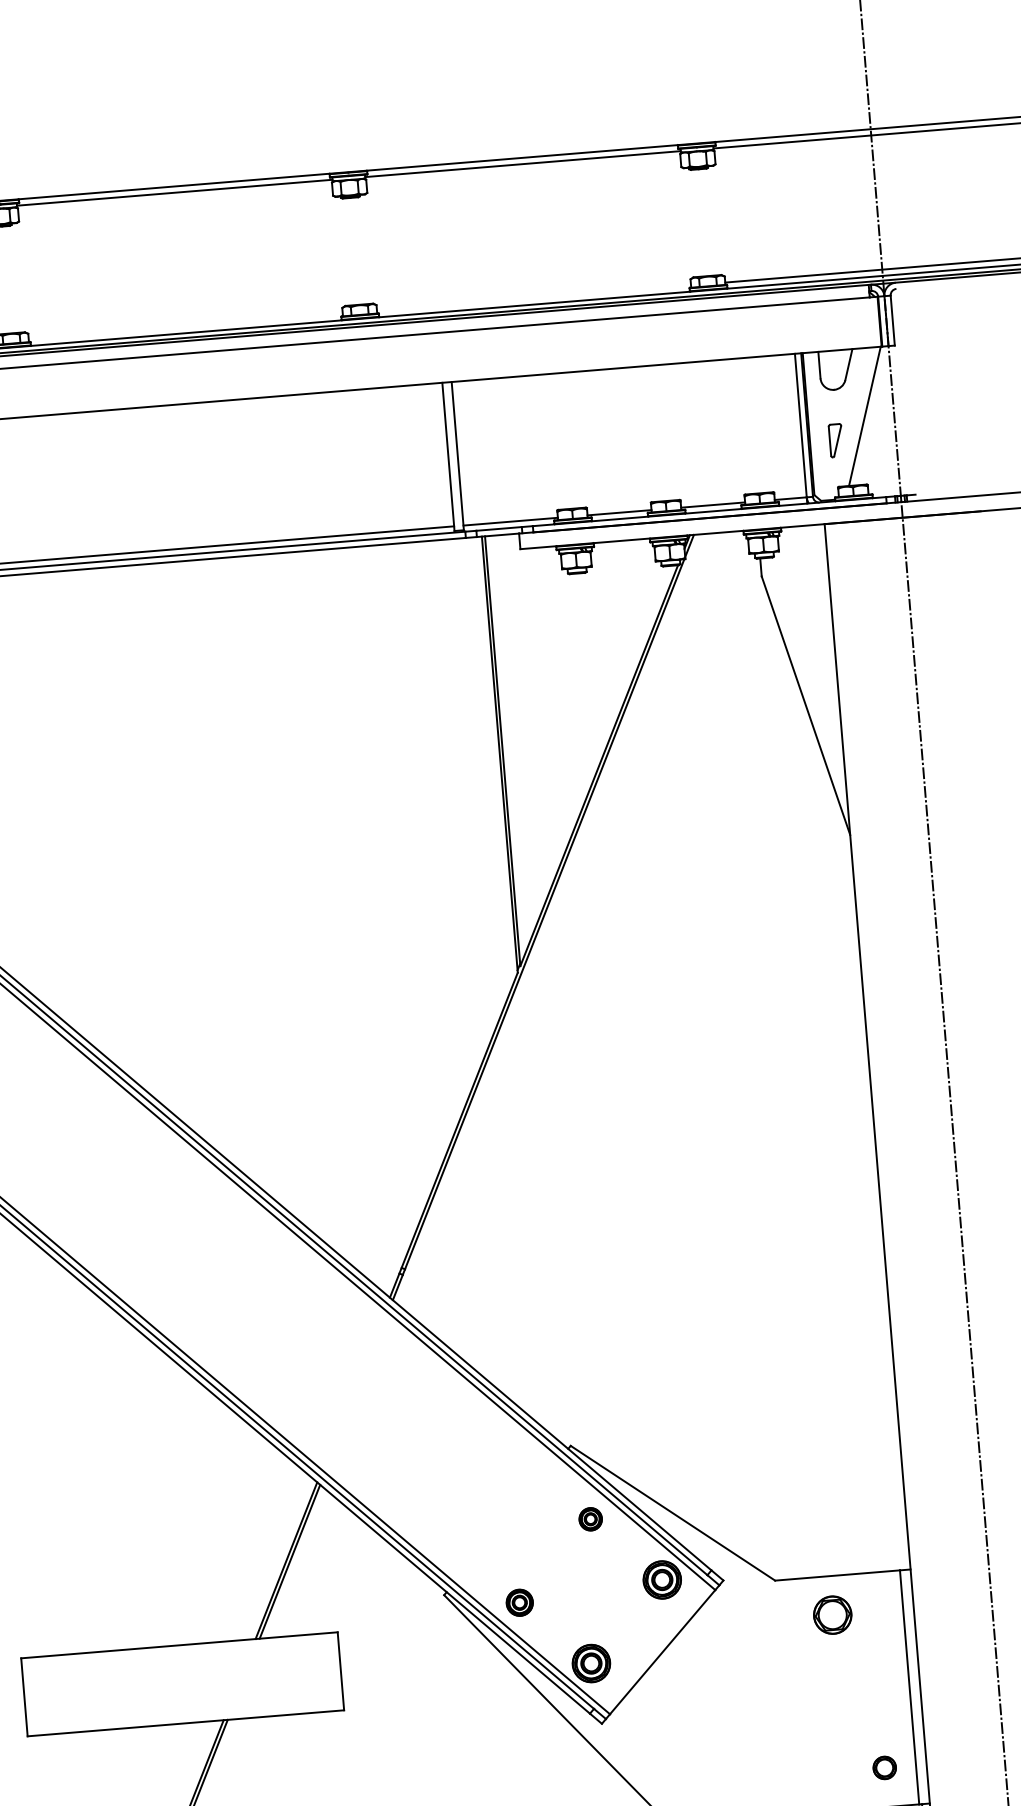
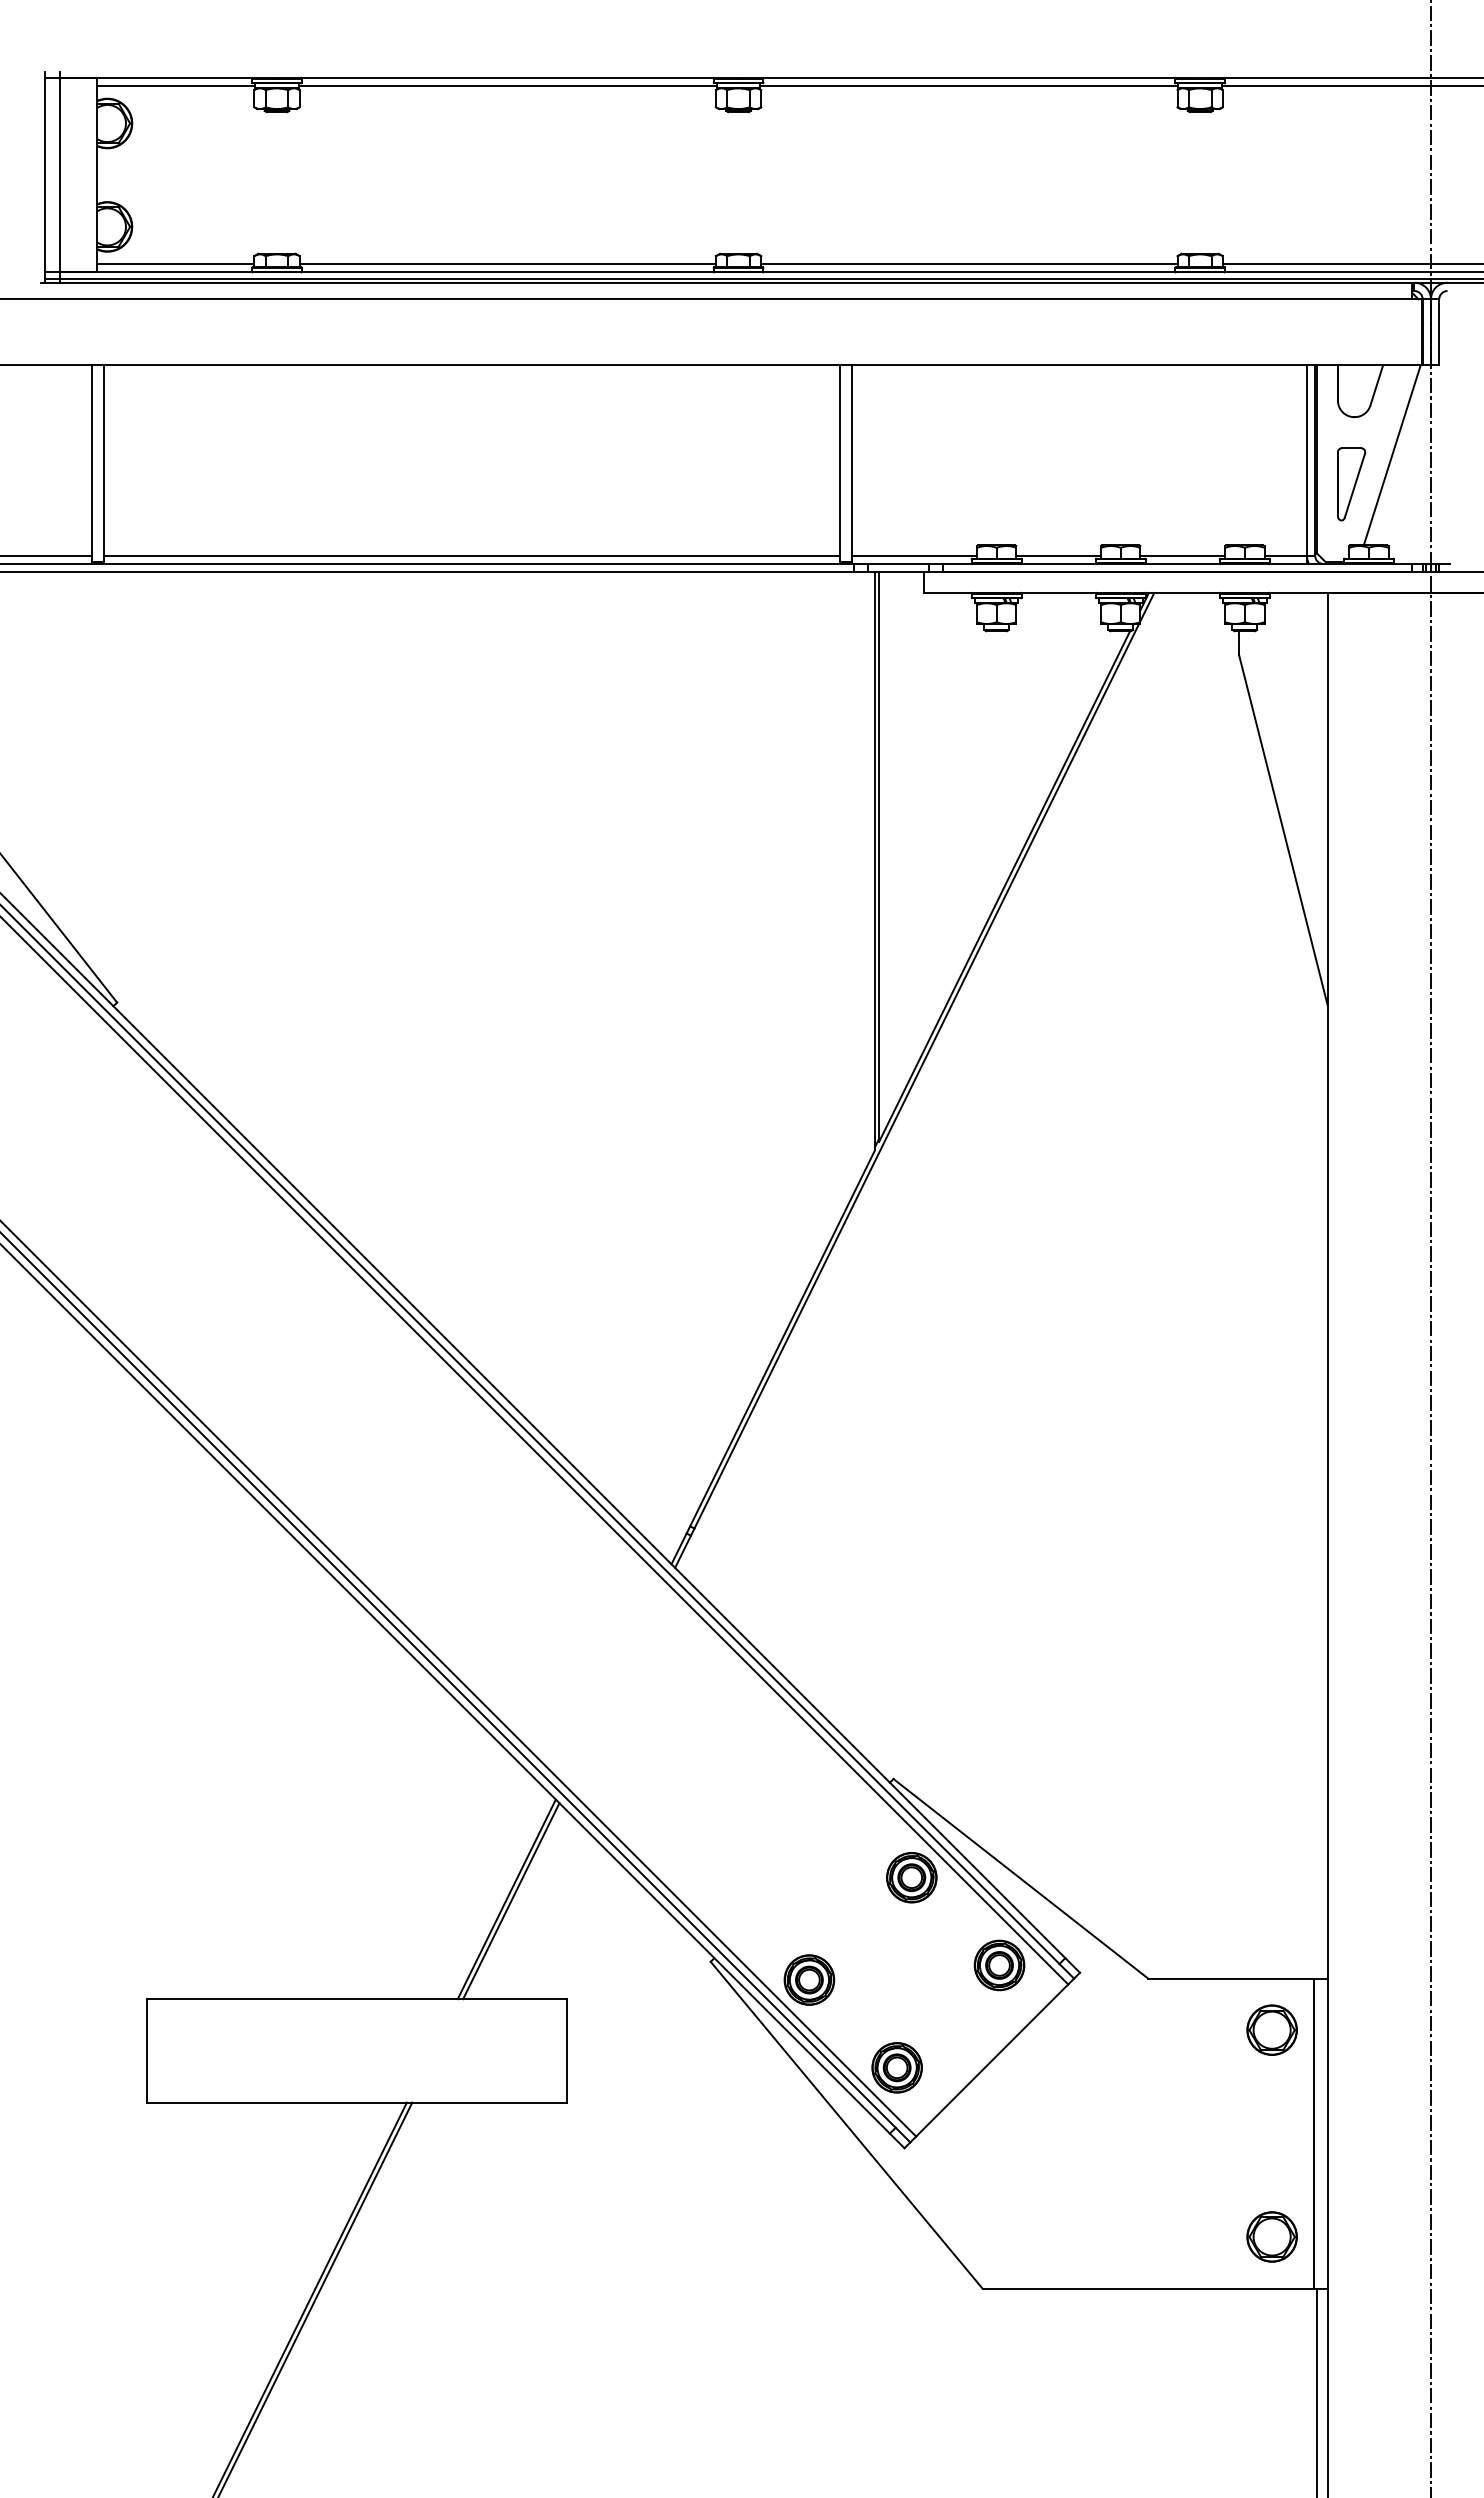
line: (534, 298) -> (969, 264), added
line: (185, 327) -> (507, 264), added
part: (835, 440) -> (1351, 484), size x1.67
part: (590, 1519) -> (911, 1877), size x1.67
part: (519, 1602) -> (809, 1979), size x1.43
part: (832, 1614) -> (1271, 2029), moved
part: (884, 1767) -> (1271, 2236), size x1.67

